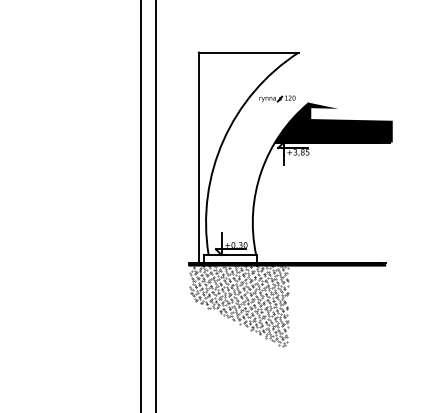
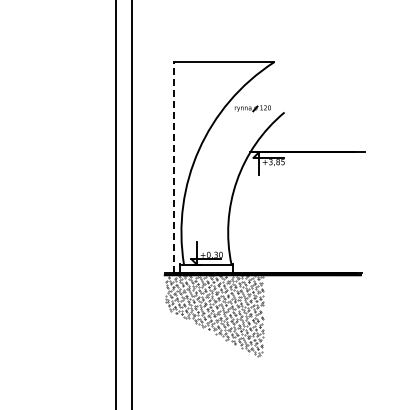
fill: (333, 122) -> (308, 132), removed
line: (199, 157) -> (174, 167), solid -> dashed

